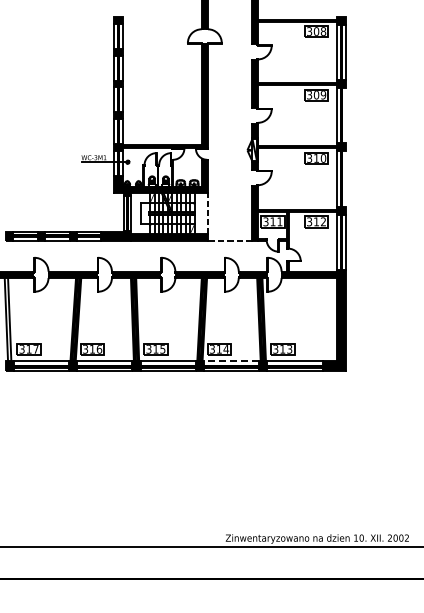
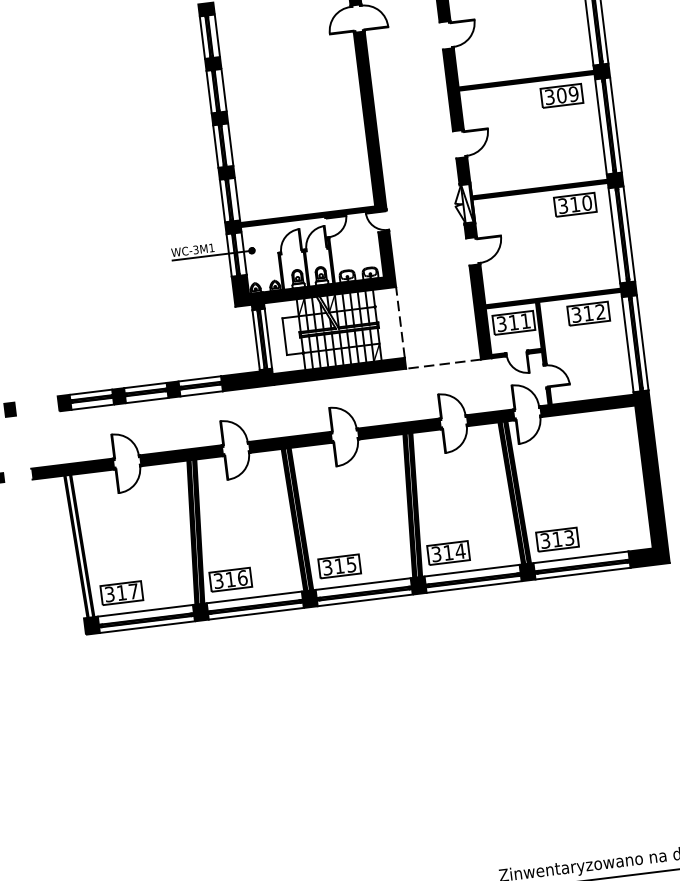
line: (345, 115) -> (615, 124), added
line: (345, 178) -> (629, 232), added
line: (231, 361) -> (471, 571), dashed -> solid

